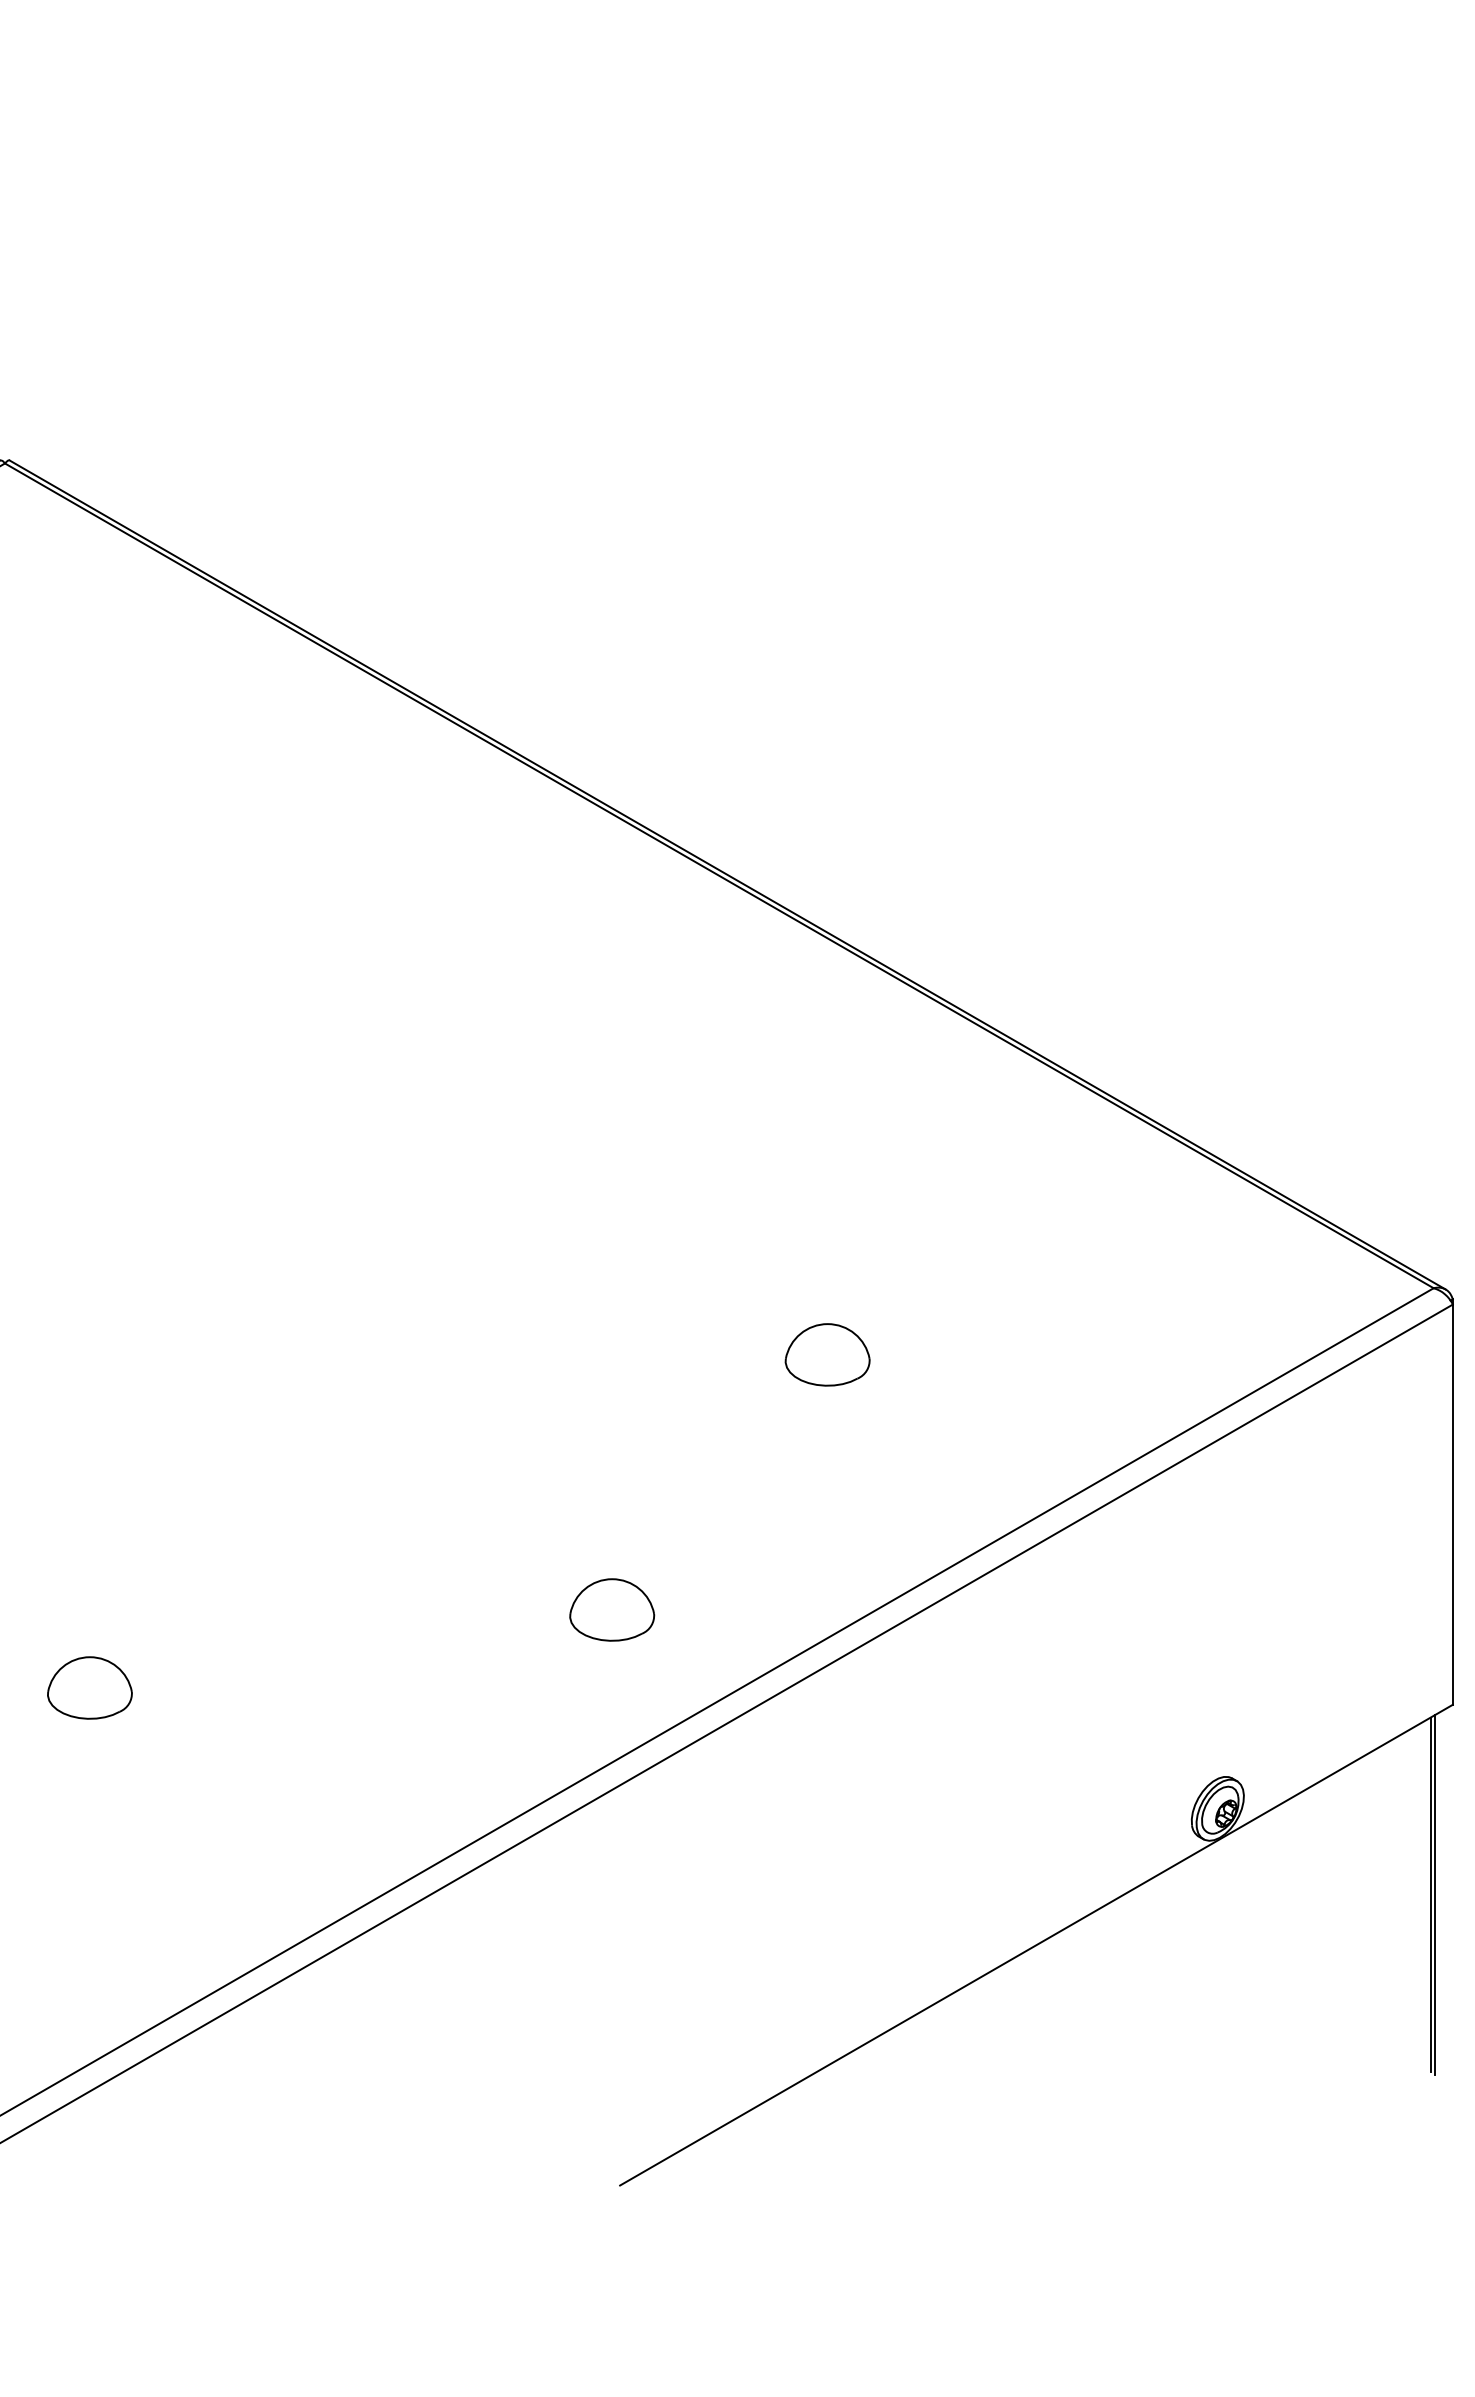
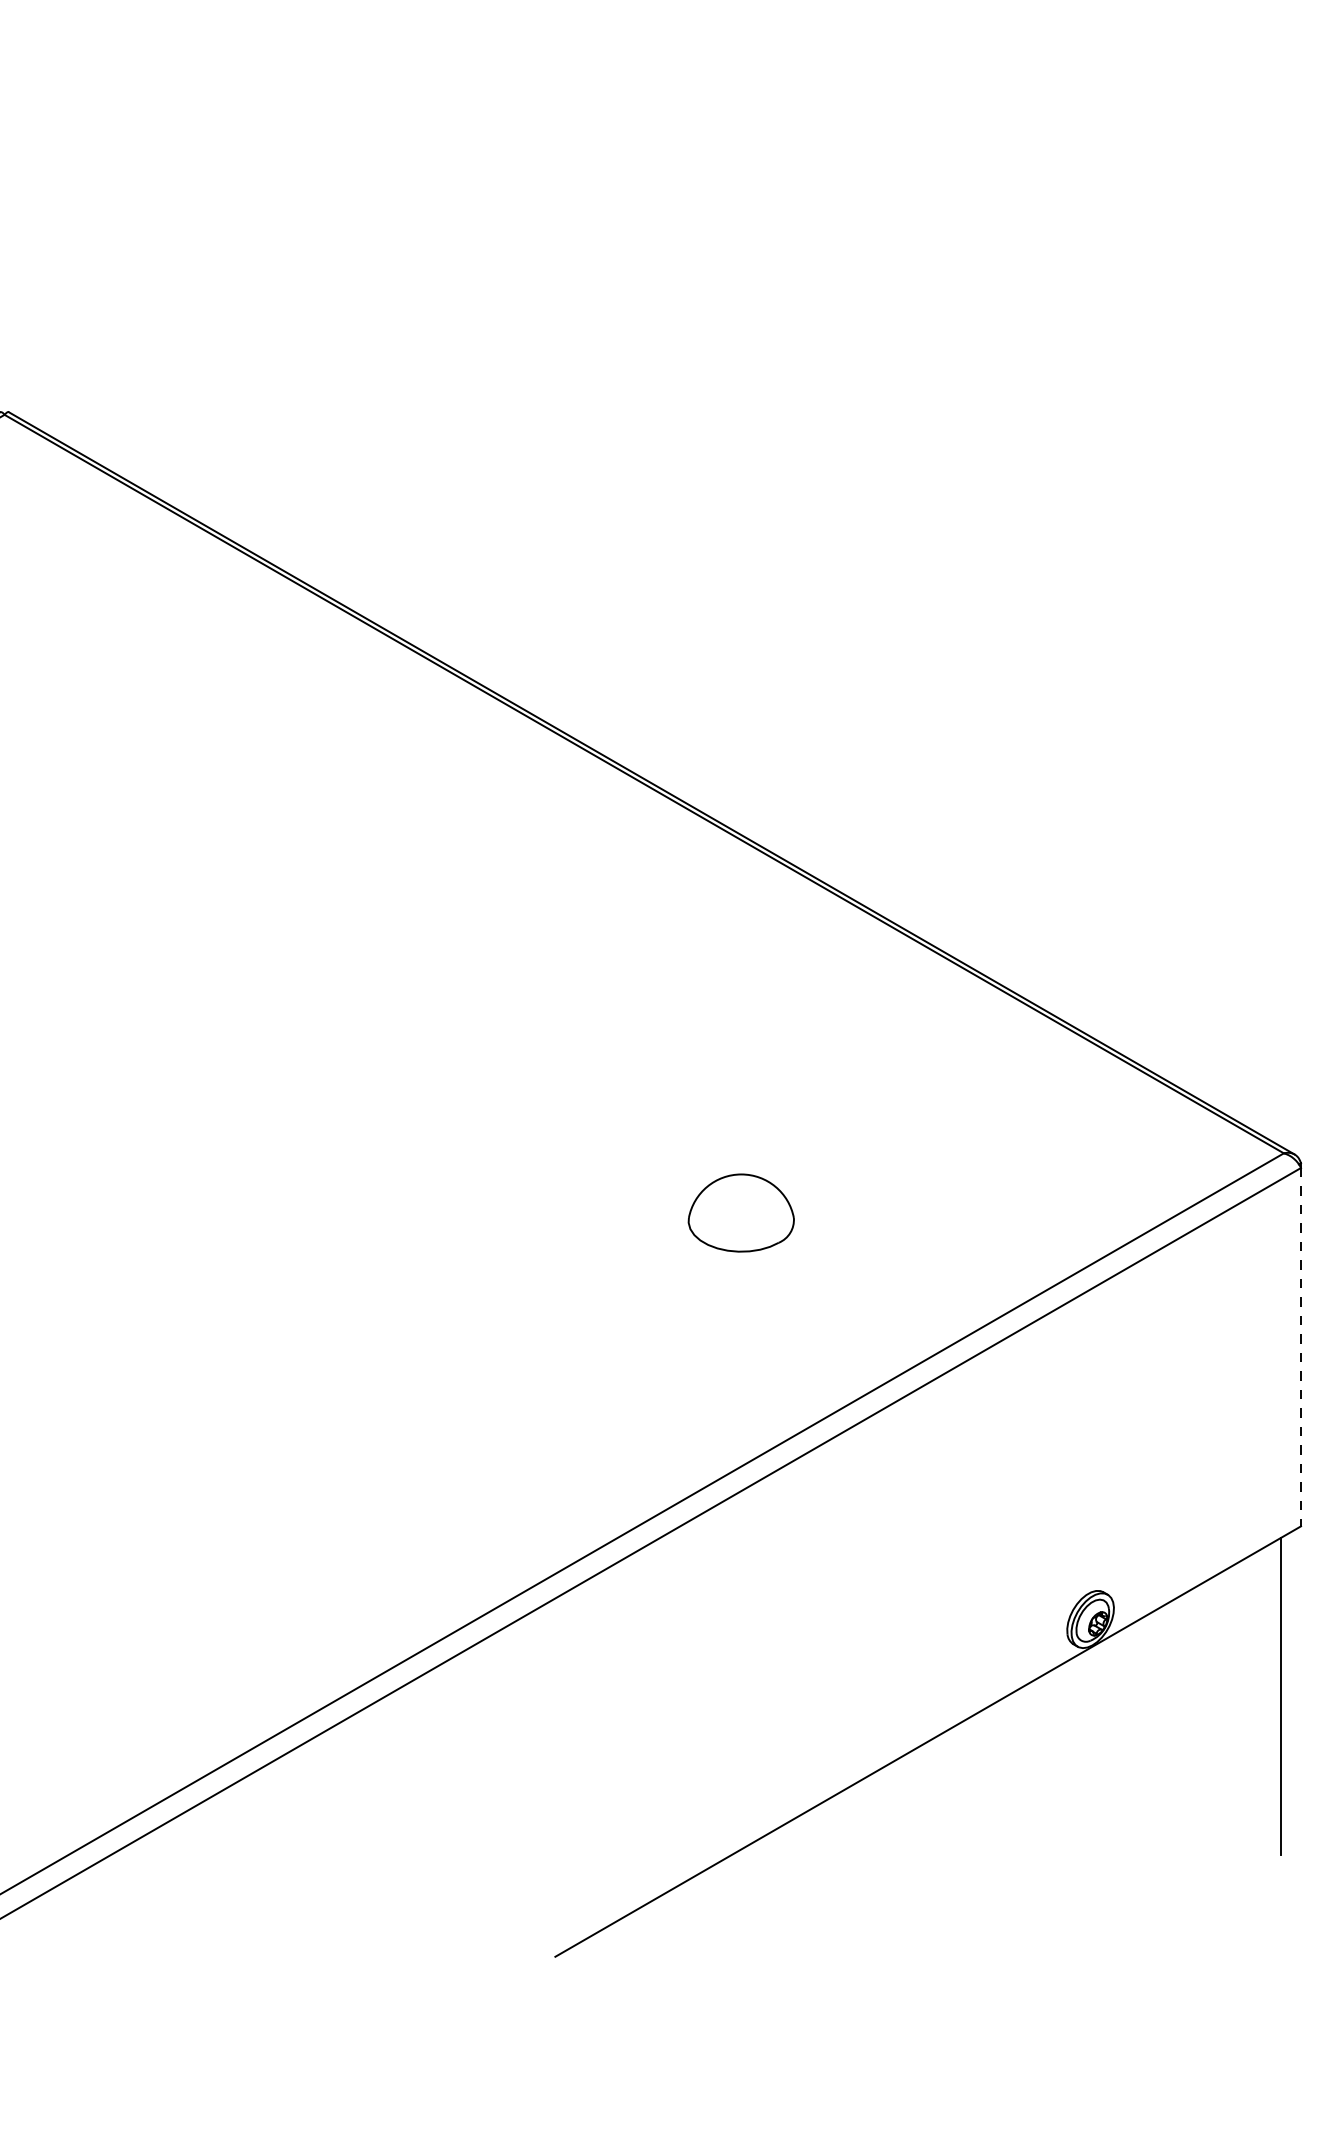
part: (826, 1354) -> (740, 1212), size x1.4
line: (1453, 1505) -> (1301, 1347), solid -> dashed
part: (611, 1610) -> (547, 1441), removed
part: (89, 1687) -> (80, 1510), removed
line: (1435, 1894) -> (1285, 1696), removed

